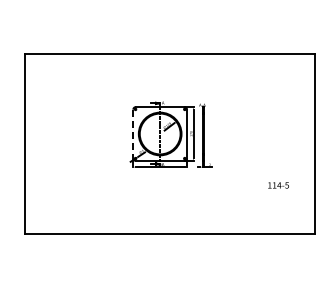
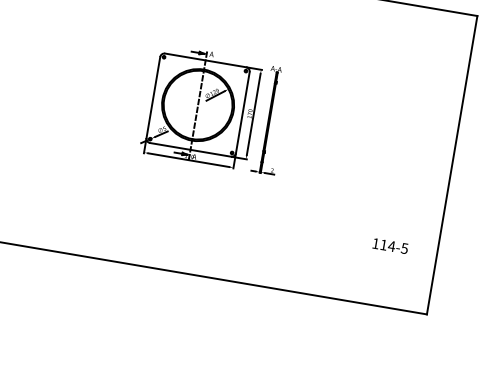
line: (133, 134) -> (153, 98), dashed -> solid
text: (278, 185) -> (390, 246), moved

